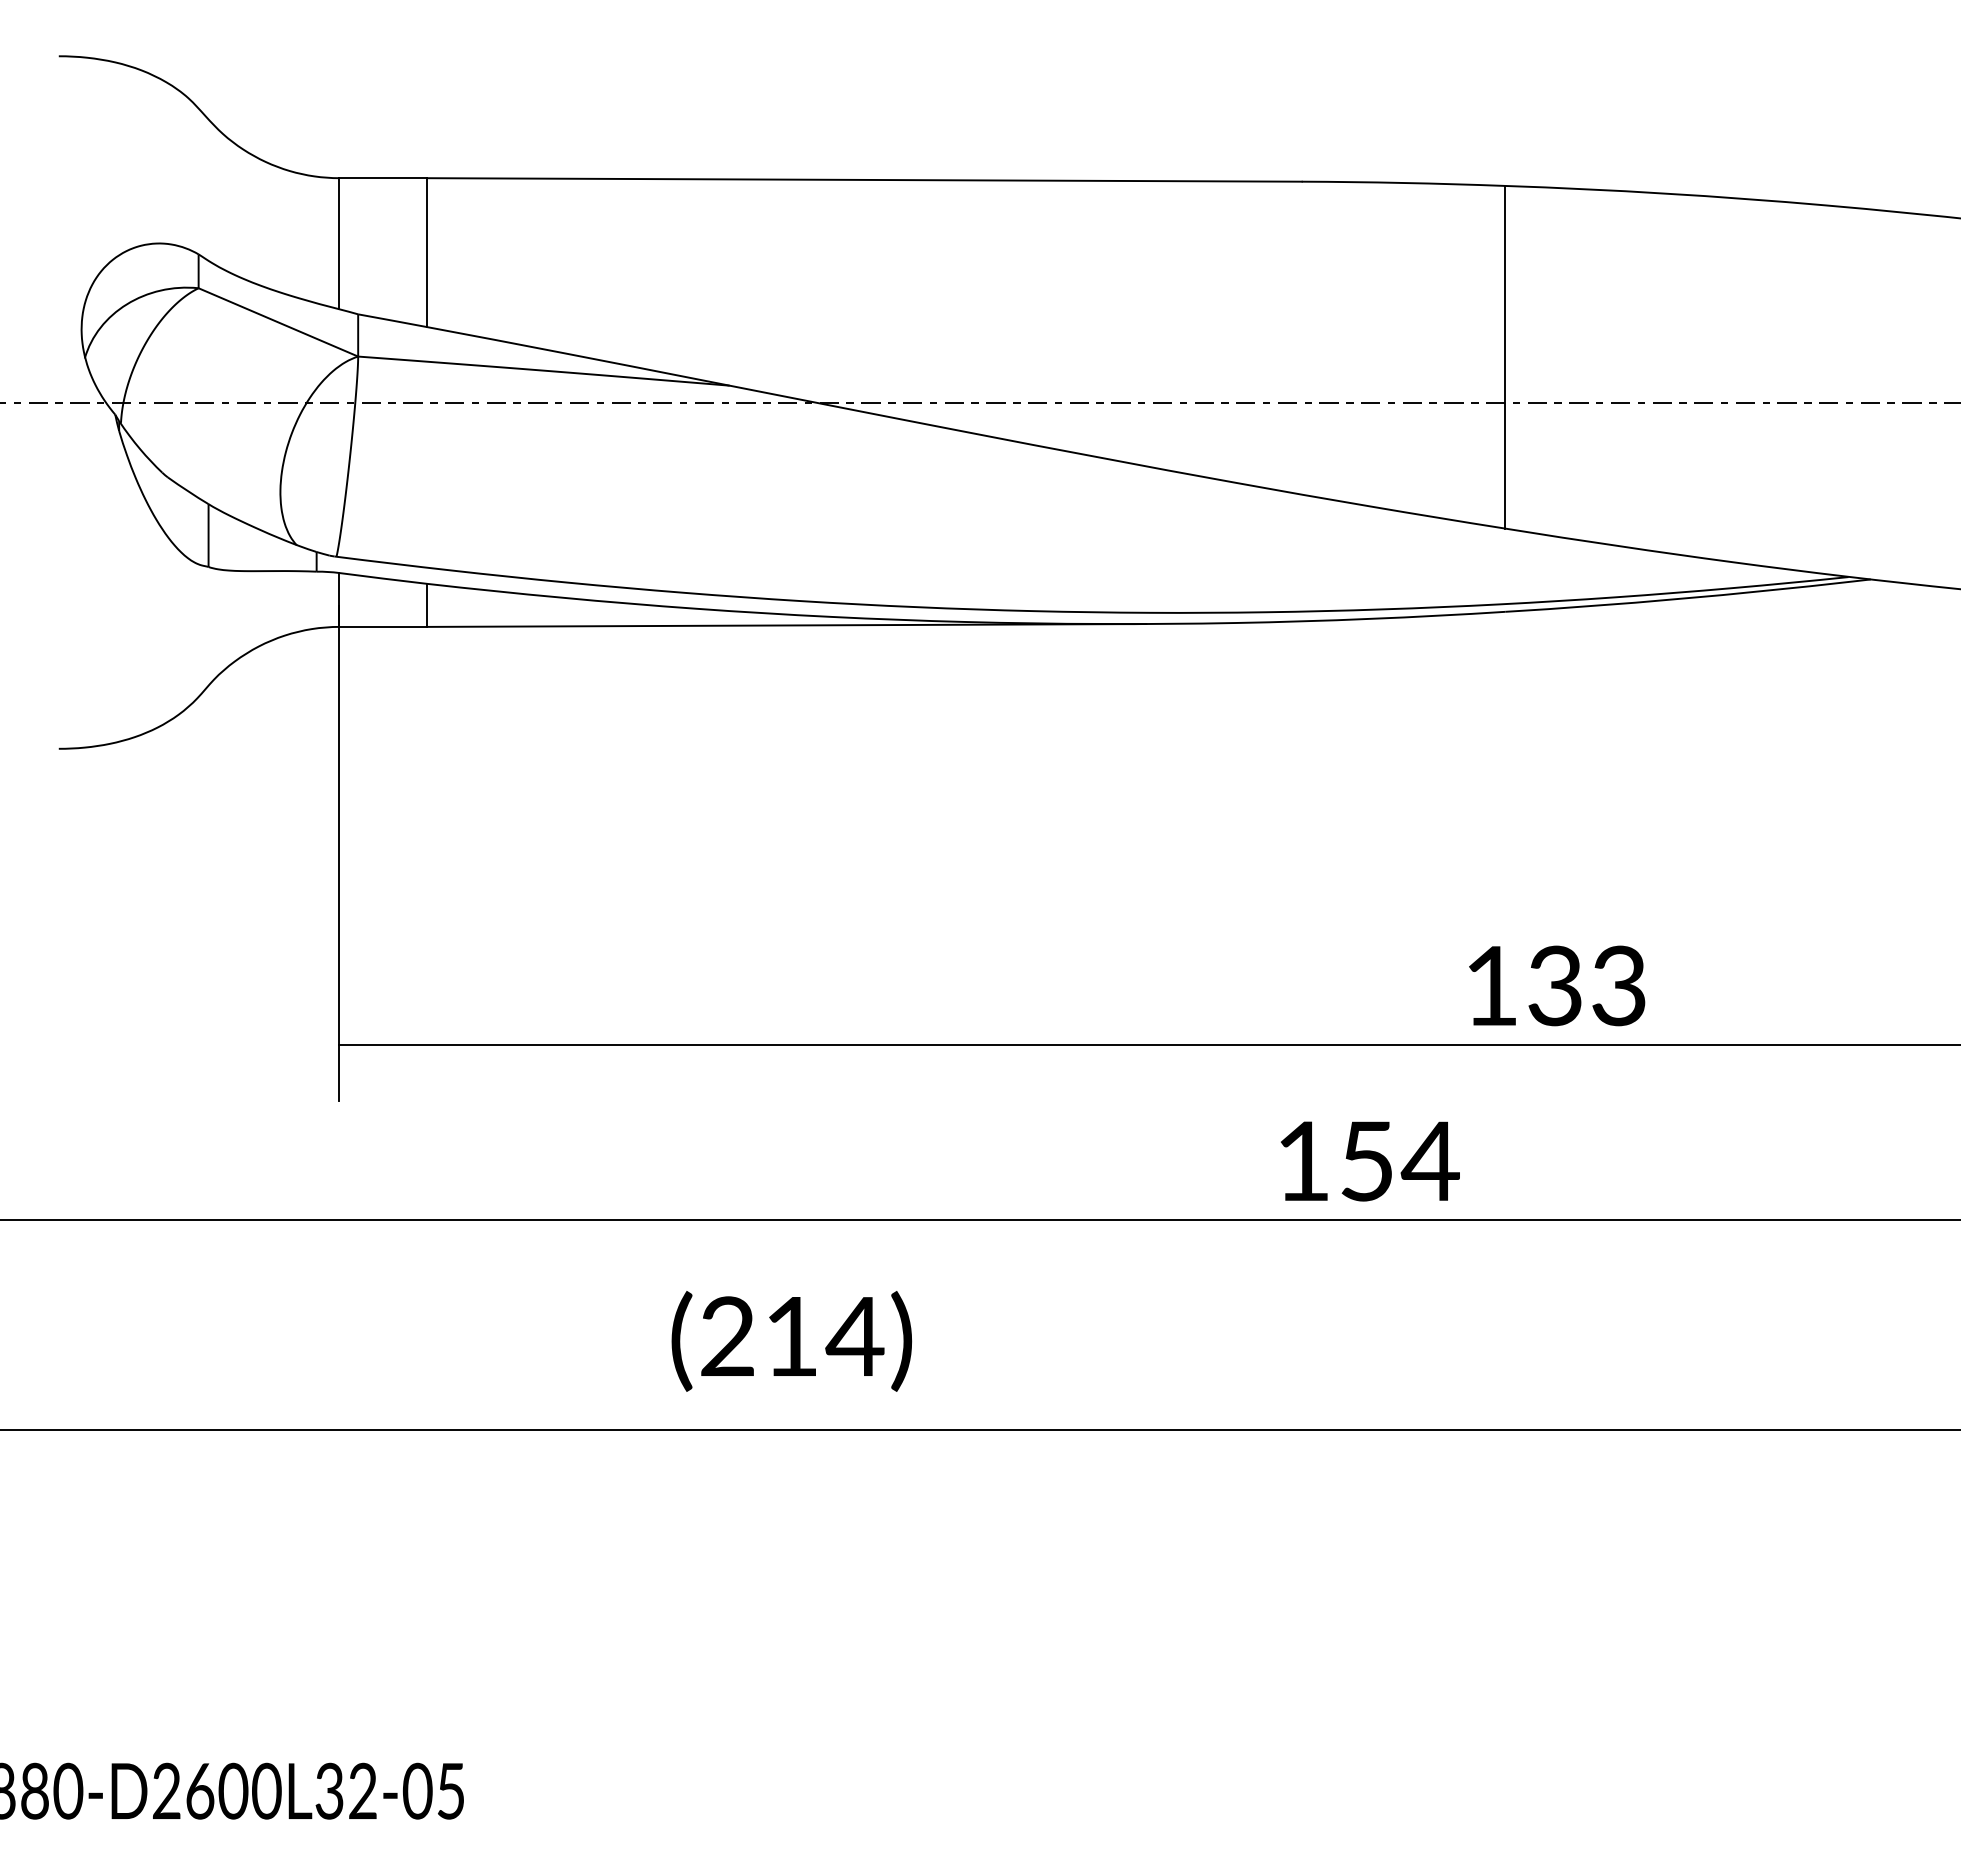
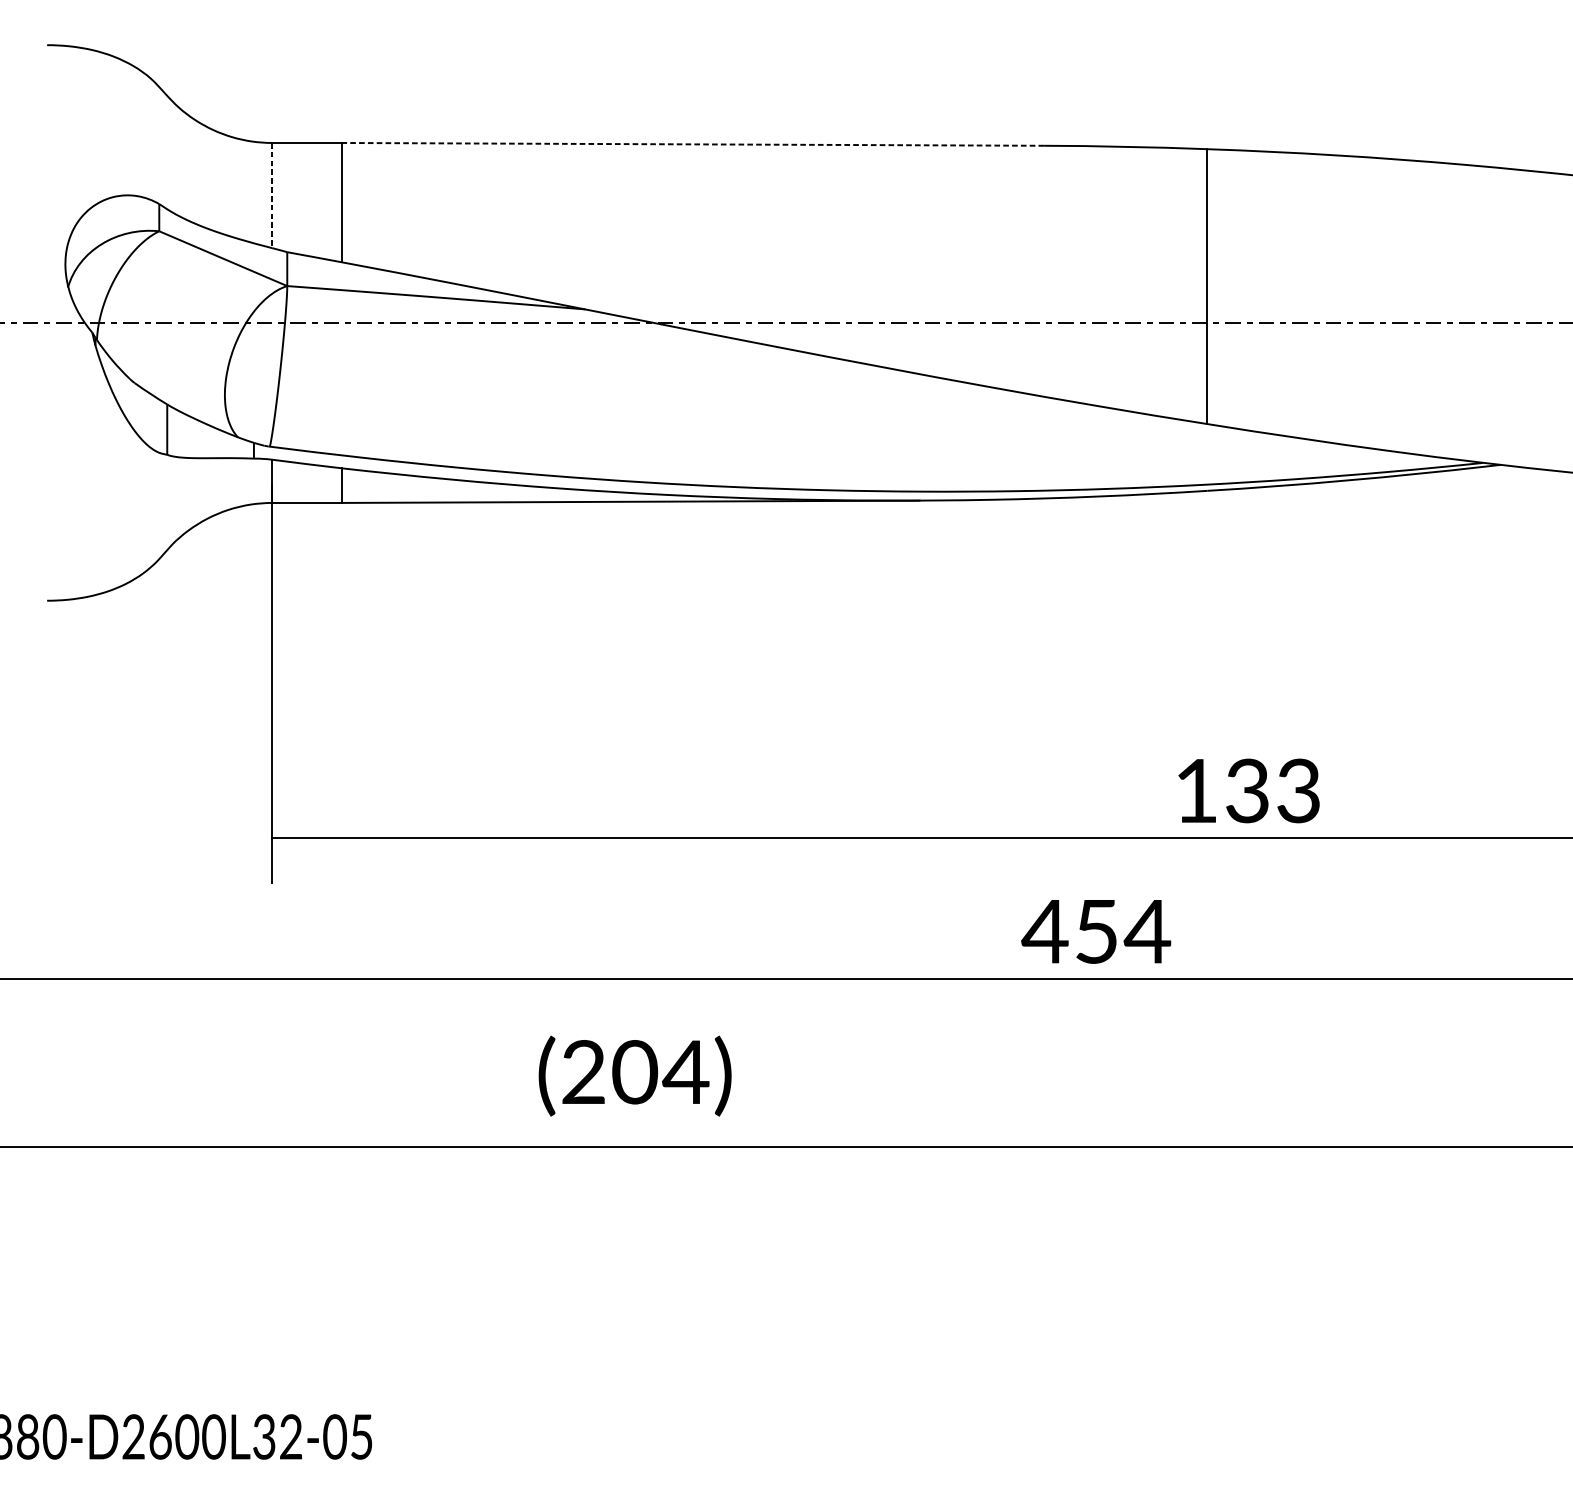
line: (863, 179) -> (692, 144), solid -> dashed
line: (339, 243) -> (272, 195), solid -> dashed
text: (1302, 1160) -> (1044, 930), 154 -> 454
text: (791, 1336) -> (634, 1072), (214) -> (204)

